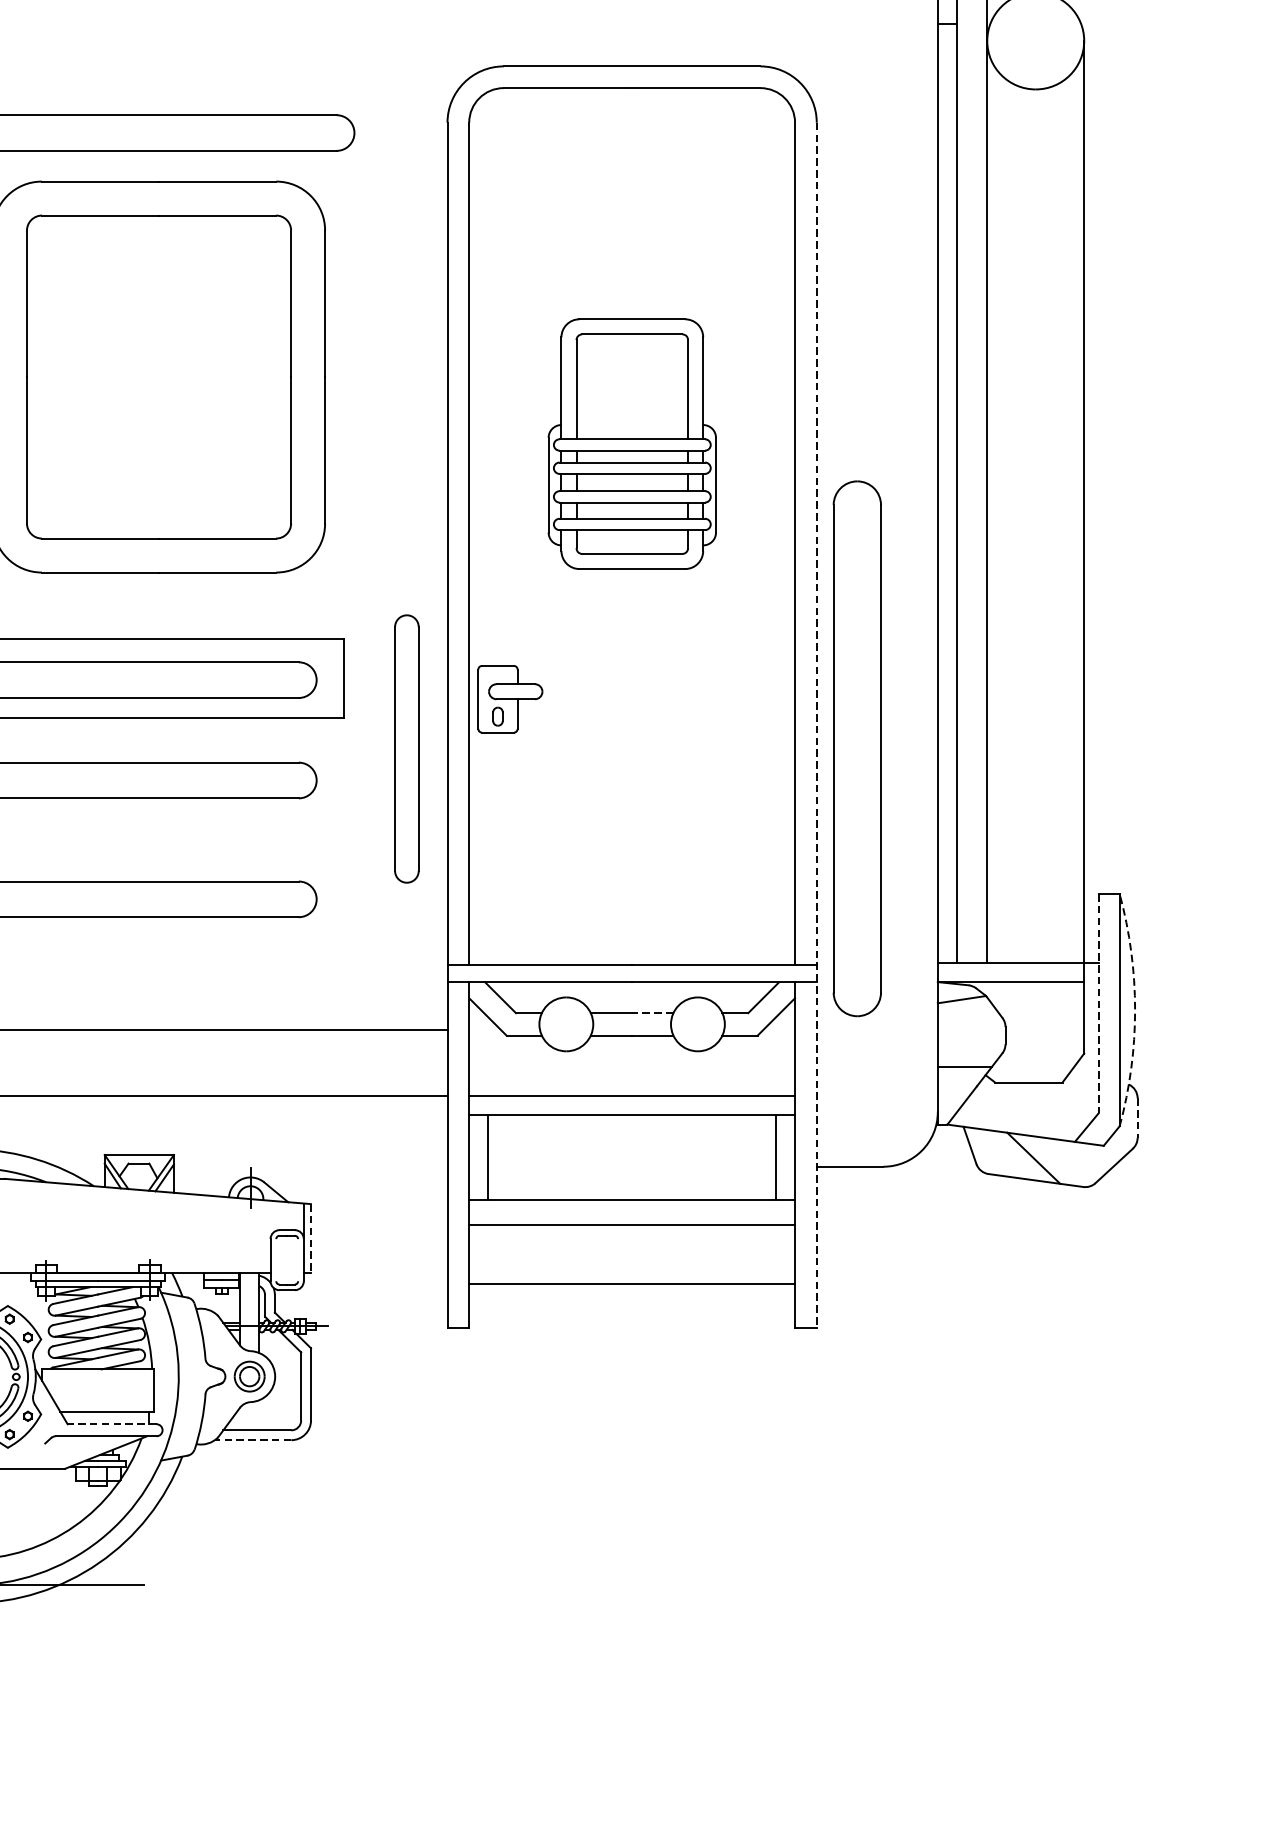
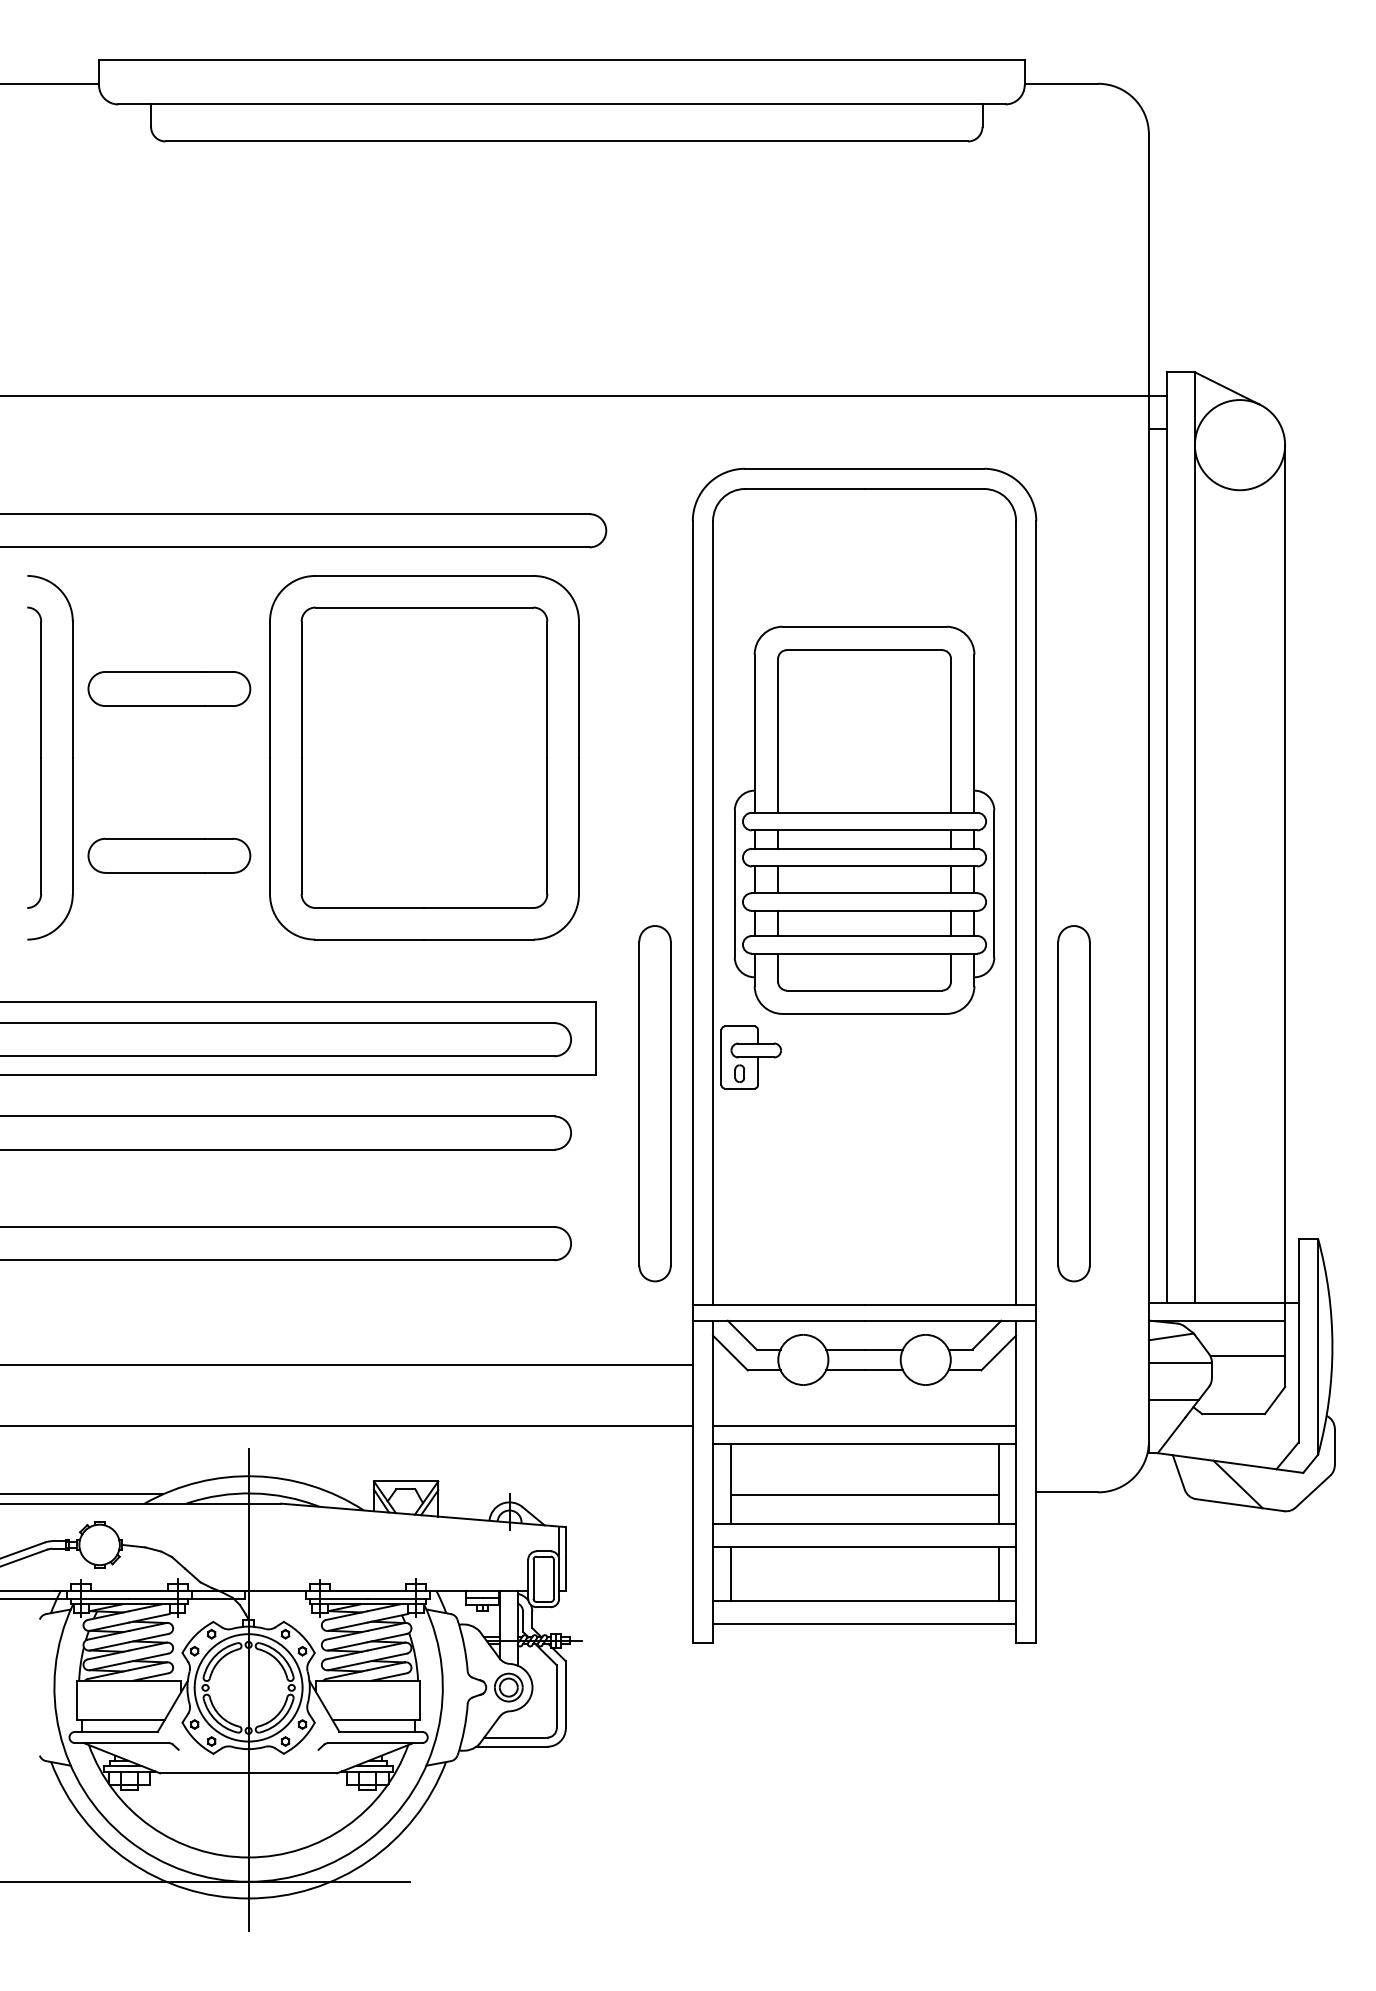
part: (632, 443) -> (864, 819), size x1.67
line: (816, 725) -> (1036, 1081), dashed -> solid
part: (406, 748) -> (654, 1103), size x1.43
part: (856, 748) -> (1073, 1103), size x0.71
line: (1098, 1003) -> (1298, 1340), dashed -> solid
arc: (1135, 1009) -> (1332, 1346), dashed -> solid
line: (652, 1013) -> (883, 1349), dashed -> solid
line: (1043, 1020) -> (1247, 1356), added
line: (970, 1028) -> (1179, 1363), added
line: (1137, 1118) -> (1334, 1447), dashed -> solid
line: (632, 1170) -> (864, 1495), added
line: (310, 1238) -> (565, 1559), dashed -> solid
line: (488, 1253) -> (730, 1573), added
line: (776, 1253) -> (998, 1573), added
line: (276, 1259) -> (533, 1578), added
line: (297, 1259) -> (553, 1578), added
line: (632, 1308) -> (864, 1624), added
line: (111, 1423) -> (380, 1731), dashed -> solid
line: (252, 1439) -> (511, 1746), dashed -> solid

